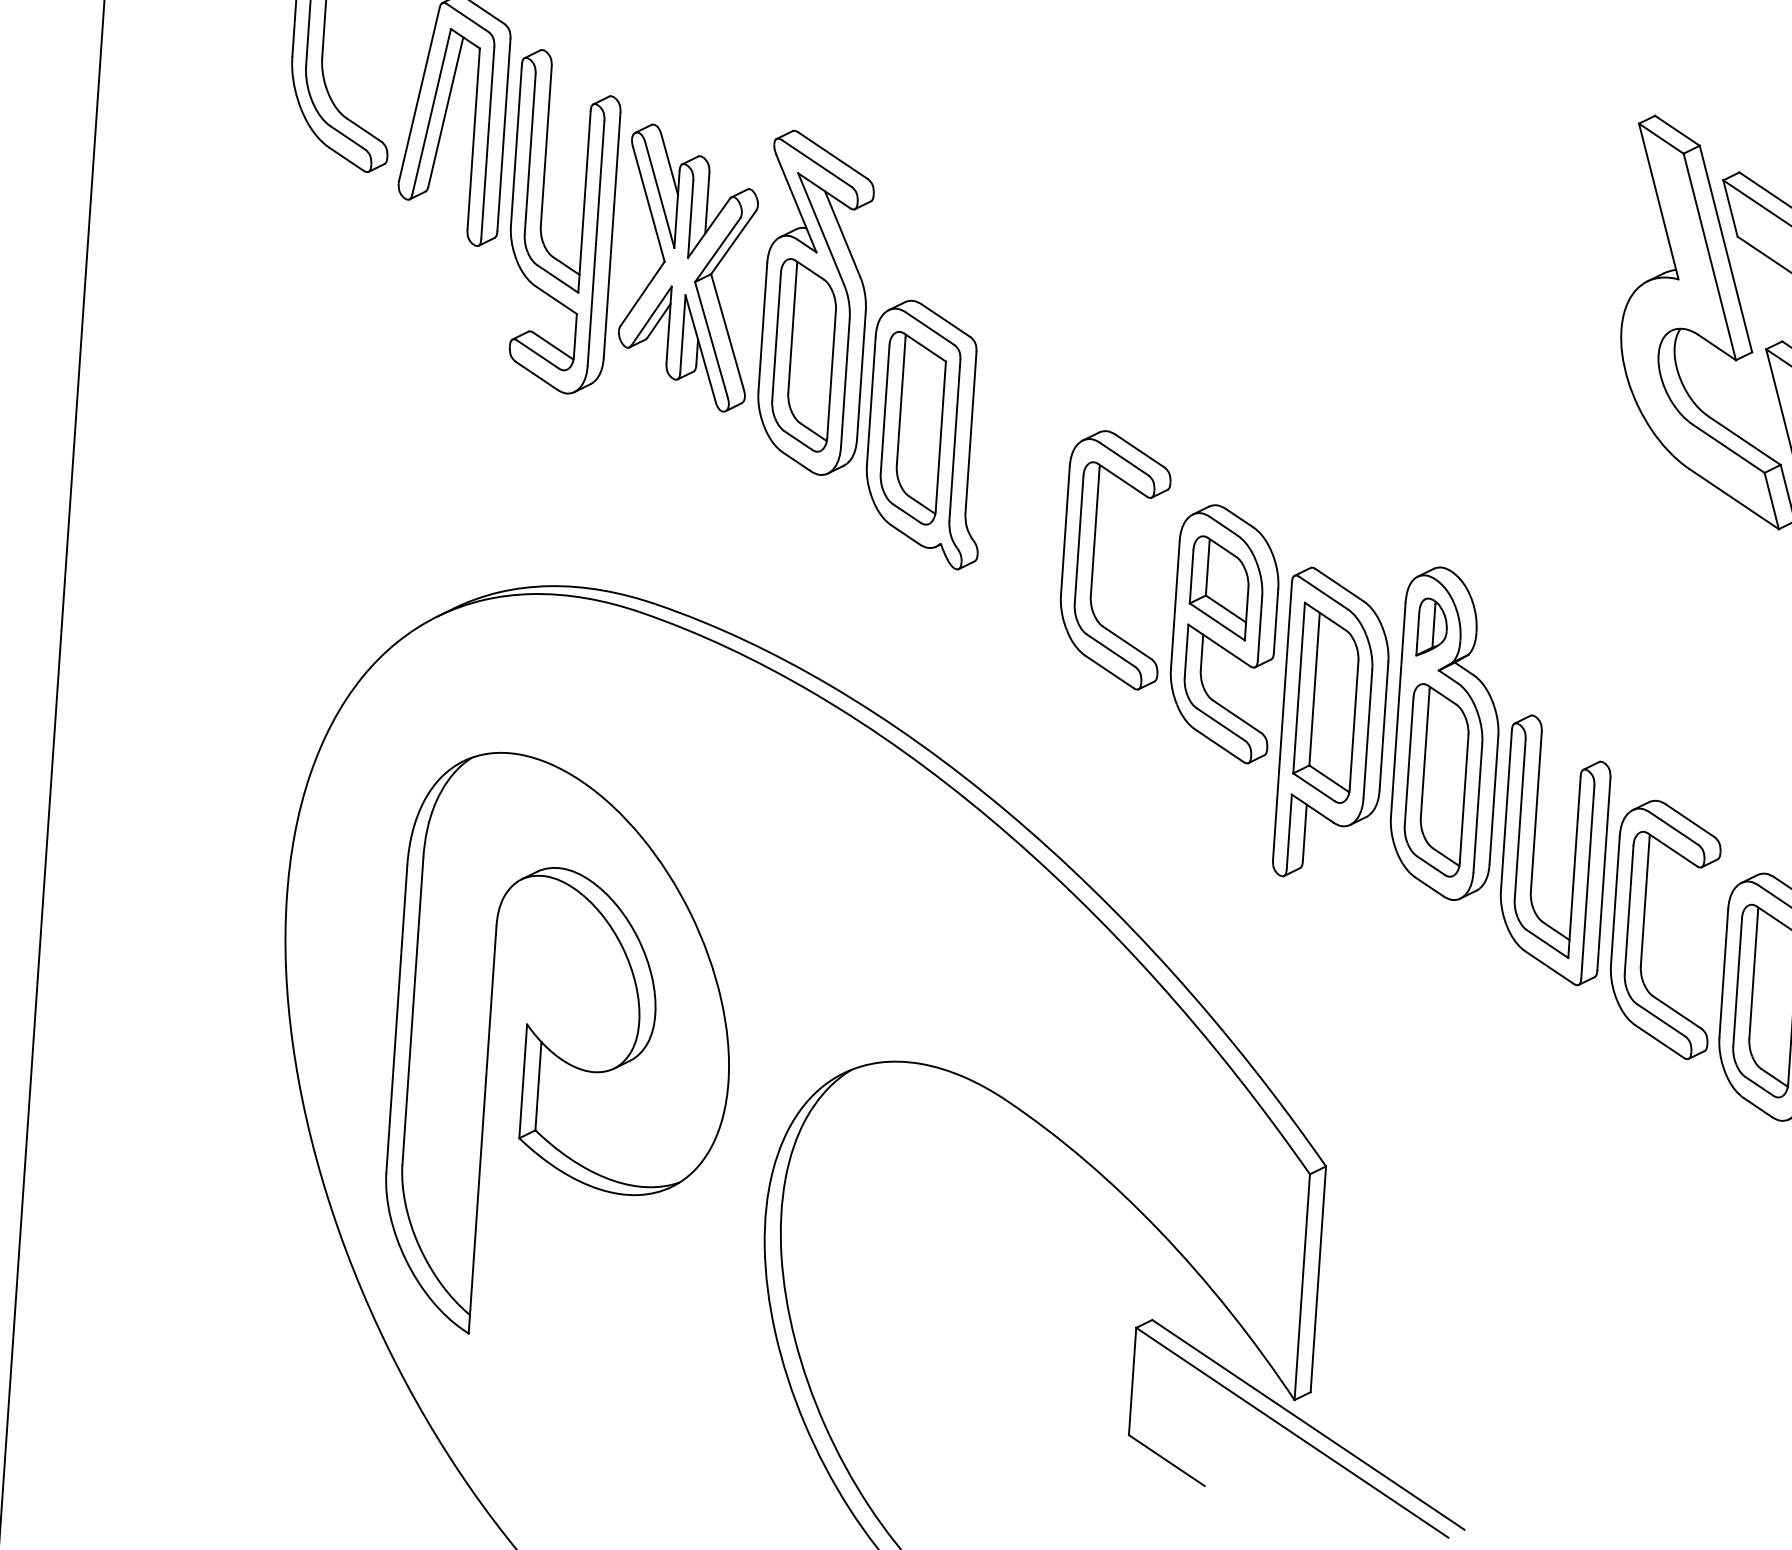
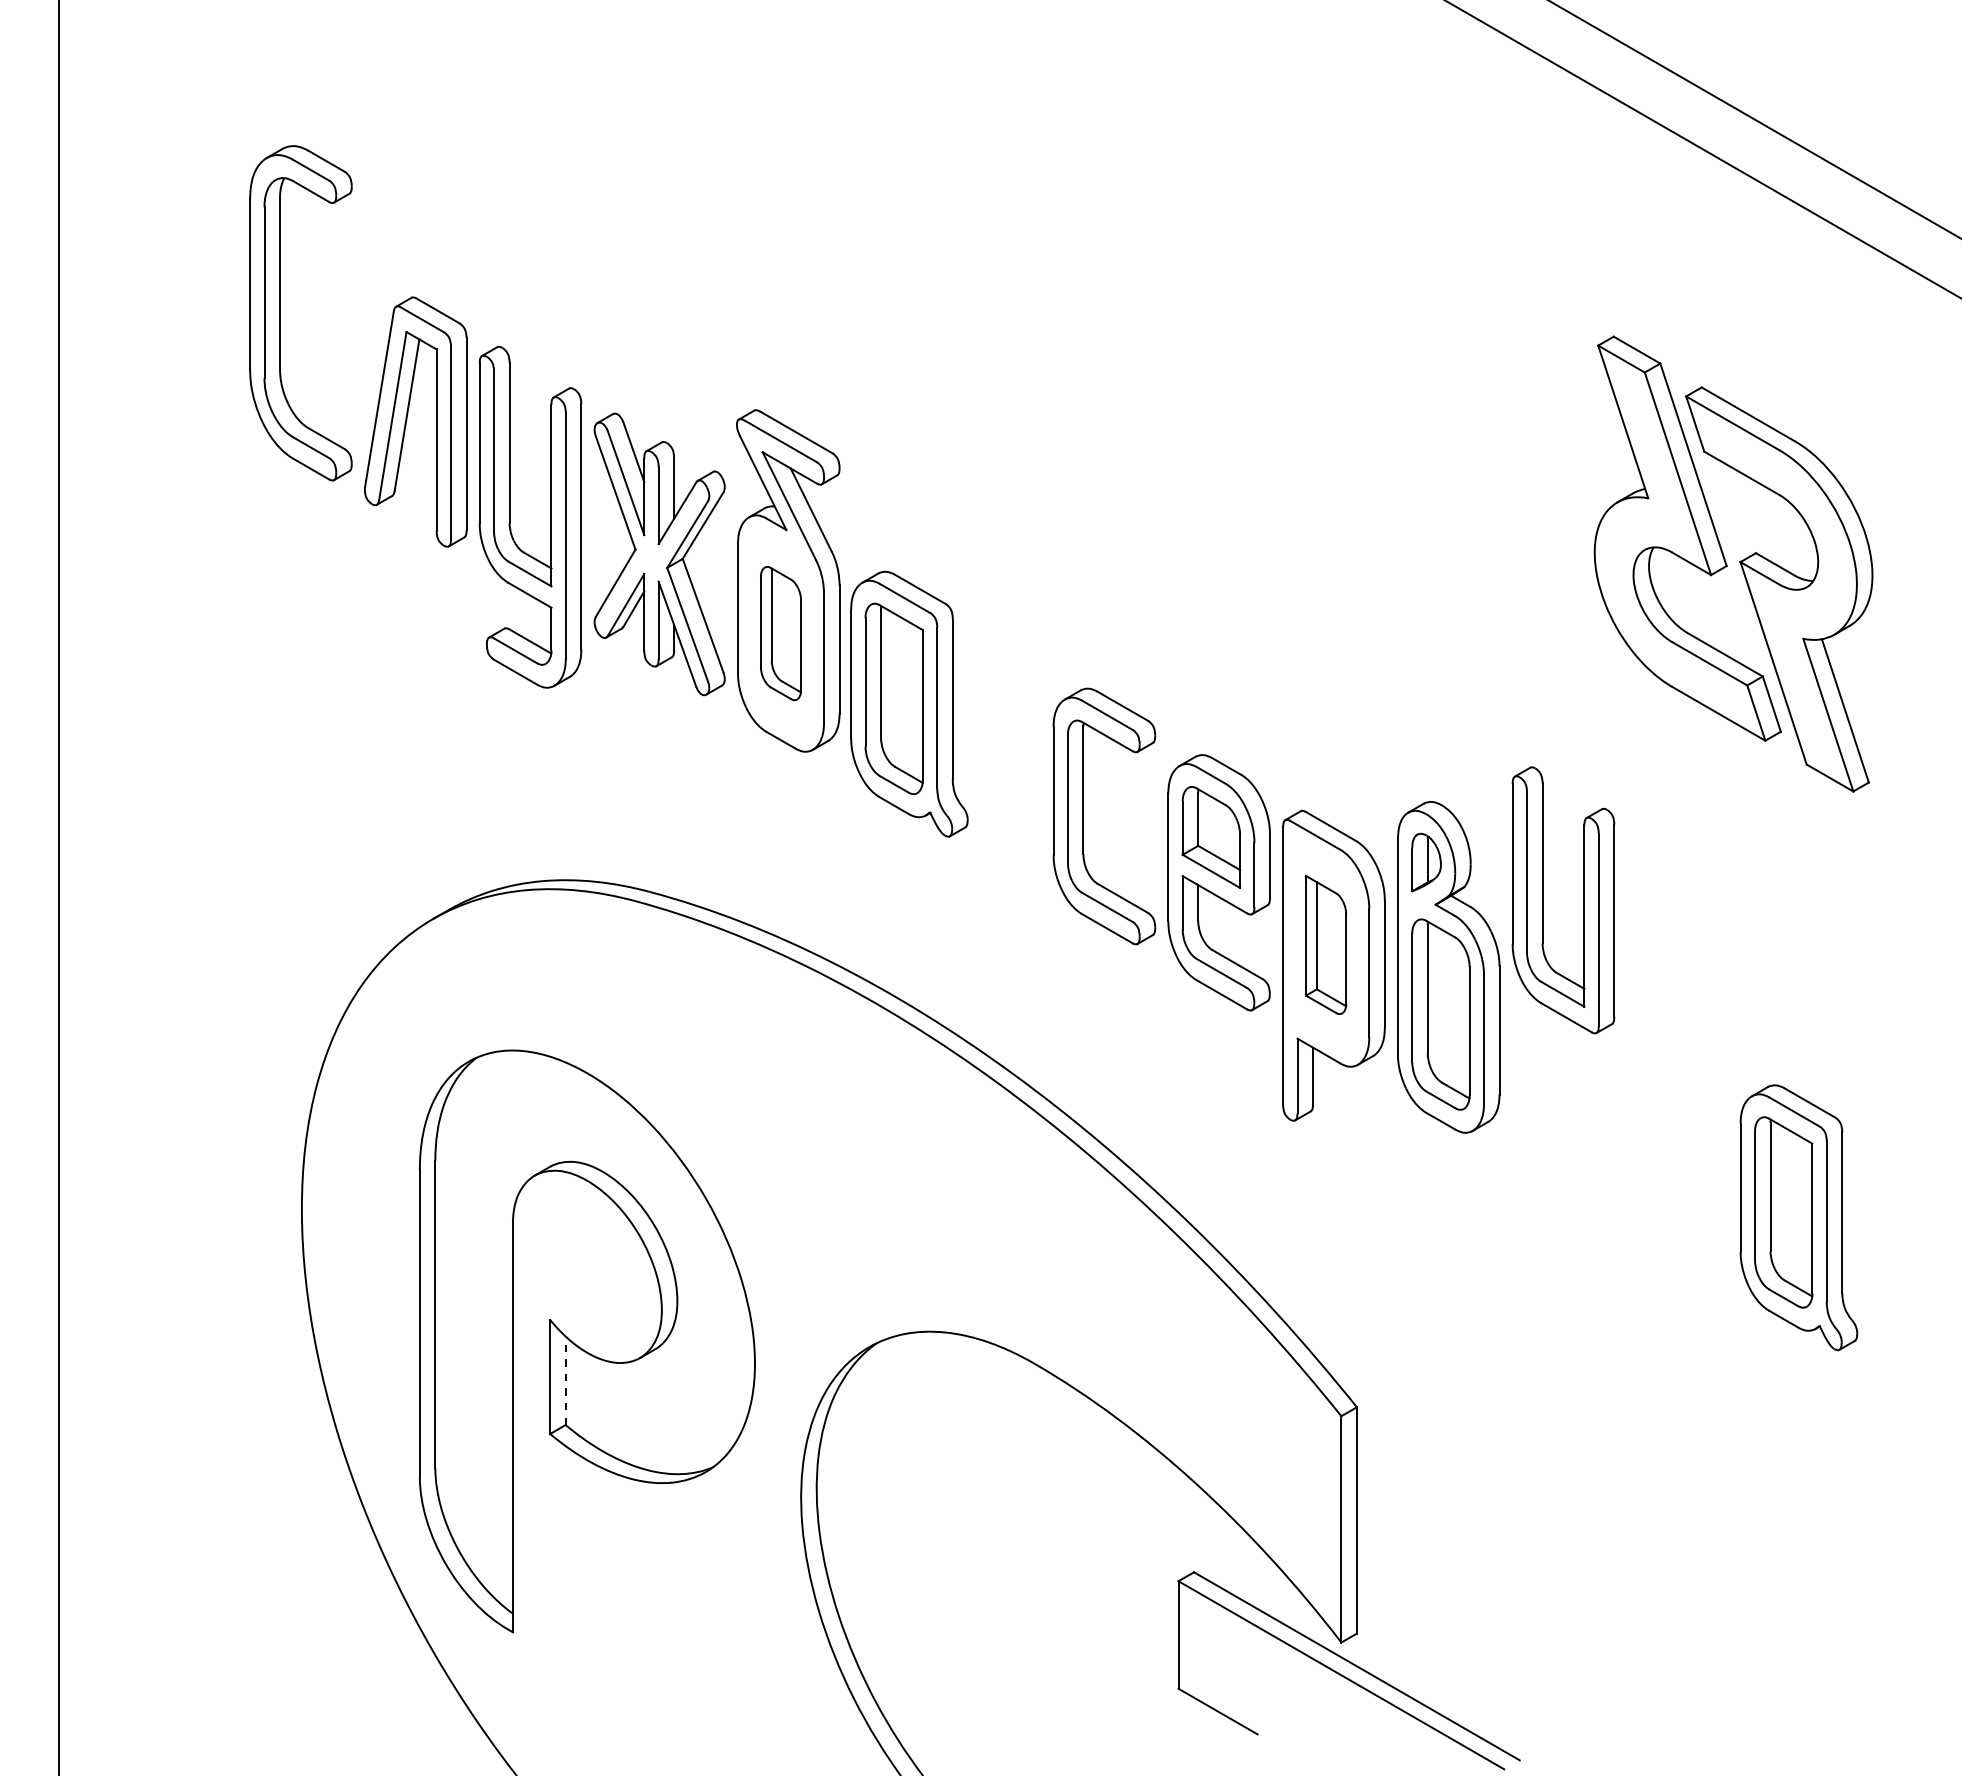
part: (803, 355) -> (780, 633), size x0.7
part: (1326, 702) -> (1325, 944), size x0.7
part: (1534, 849) -> (1543, 900), moved
part: (1643, 927) -> (1657, 1147), removed
line: (538, 1085) -> (565, 1380), solid -> dashed

